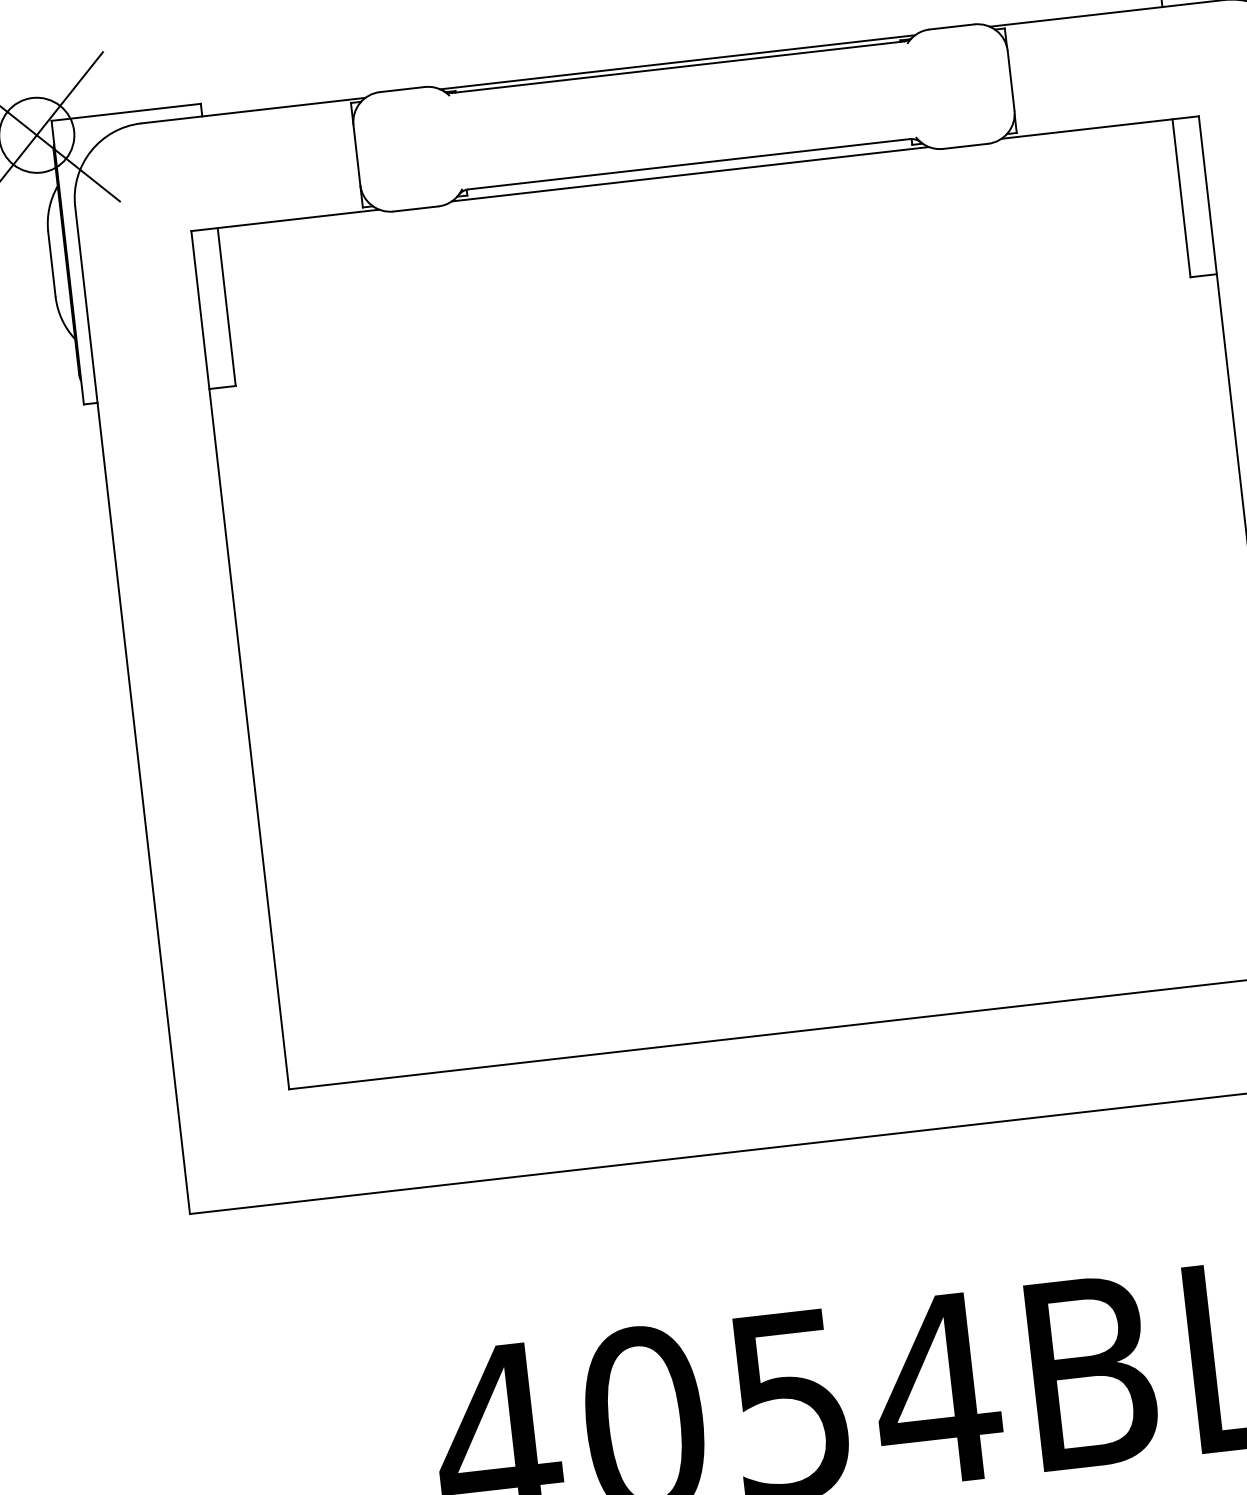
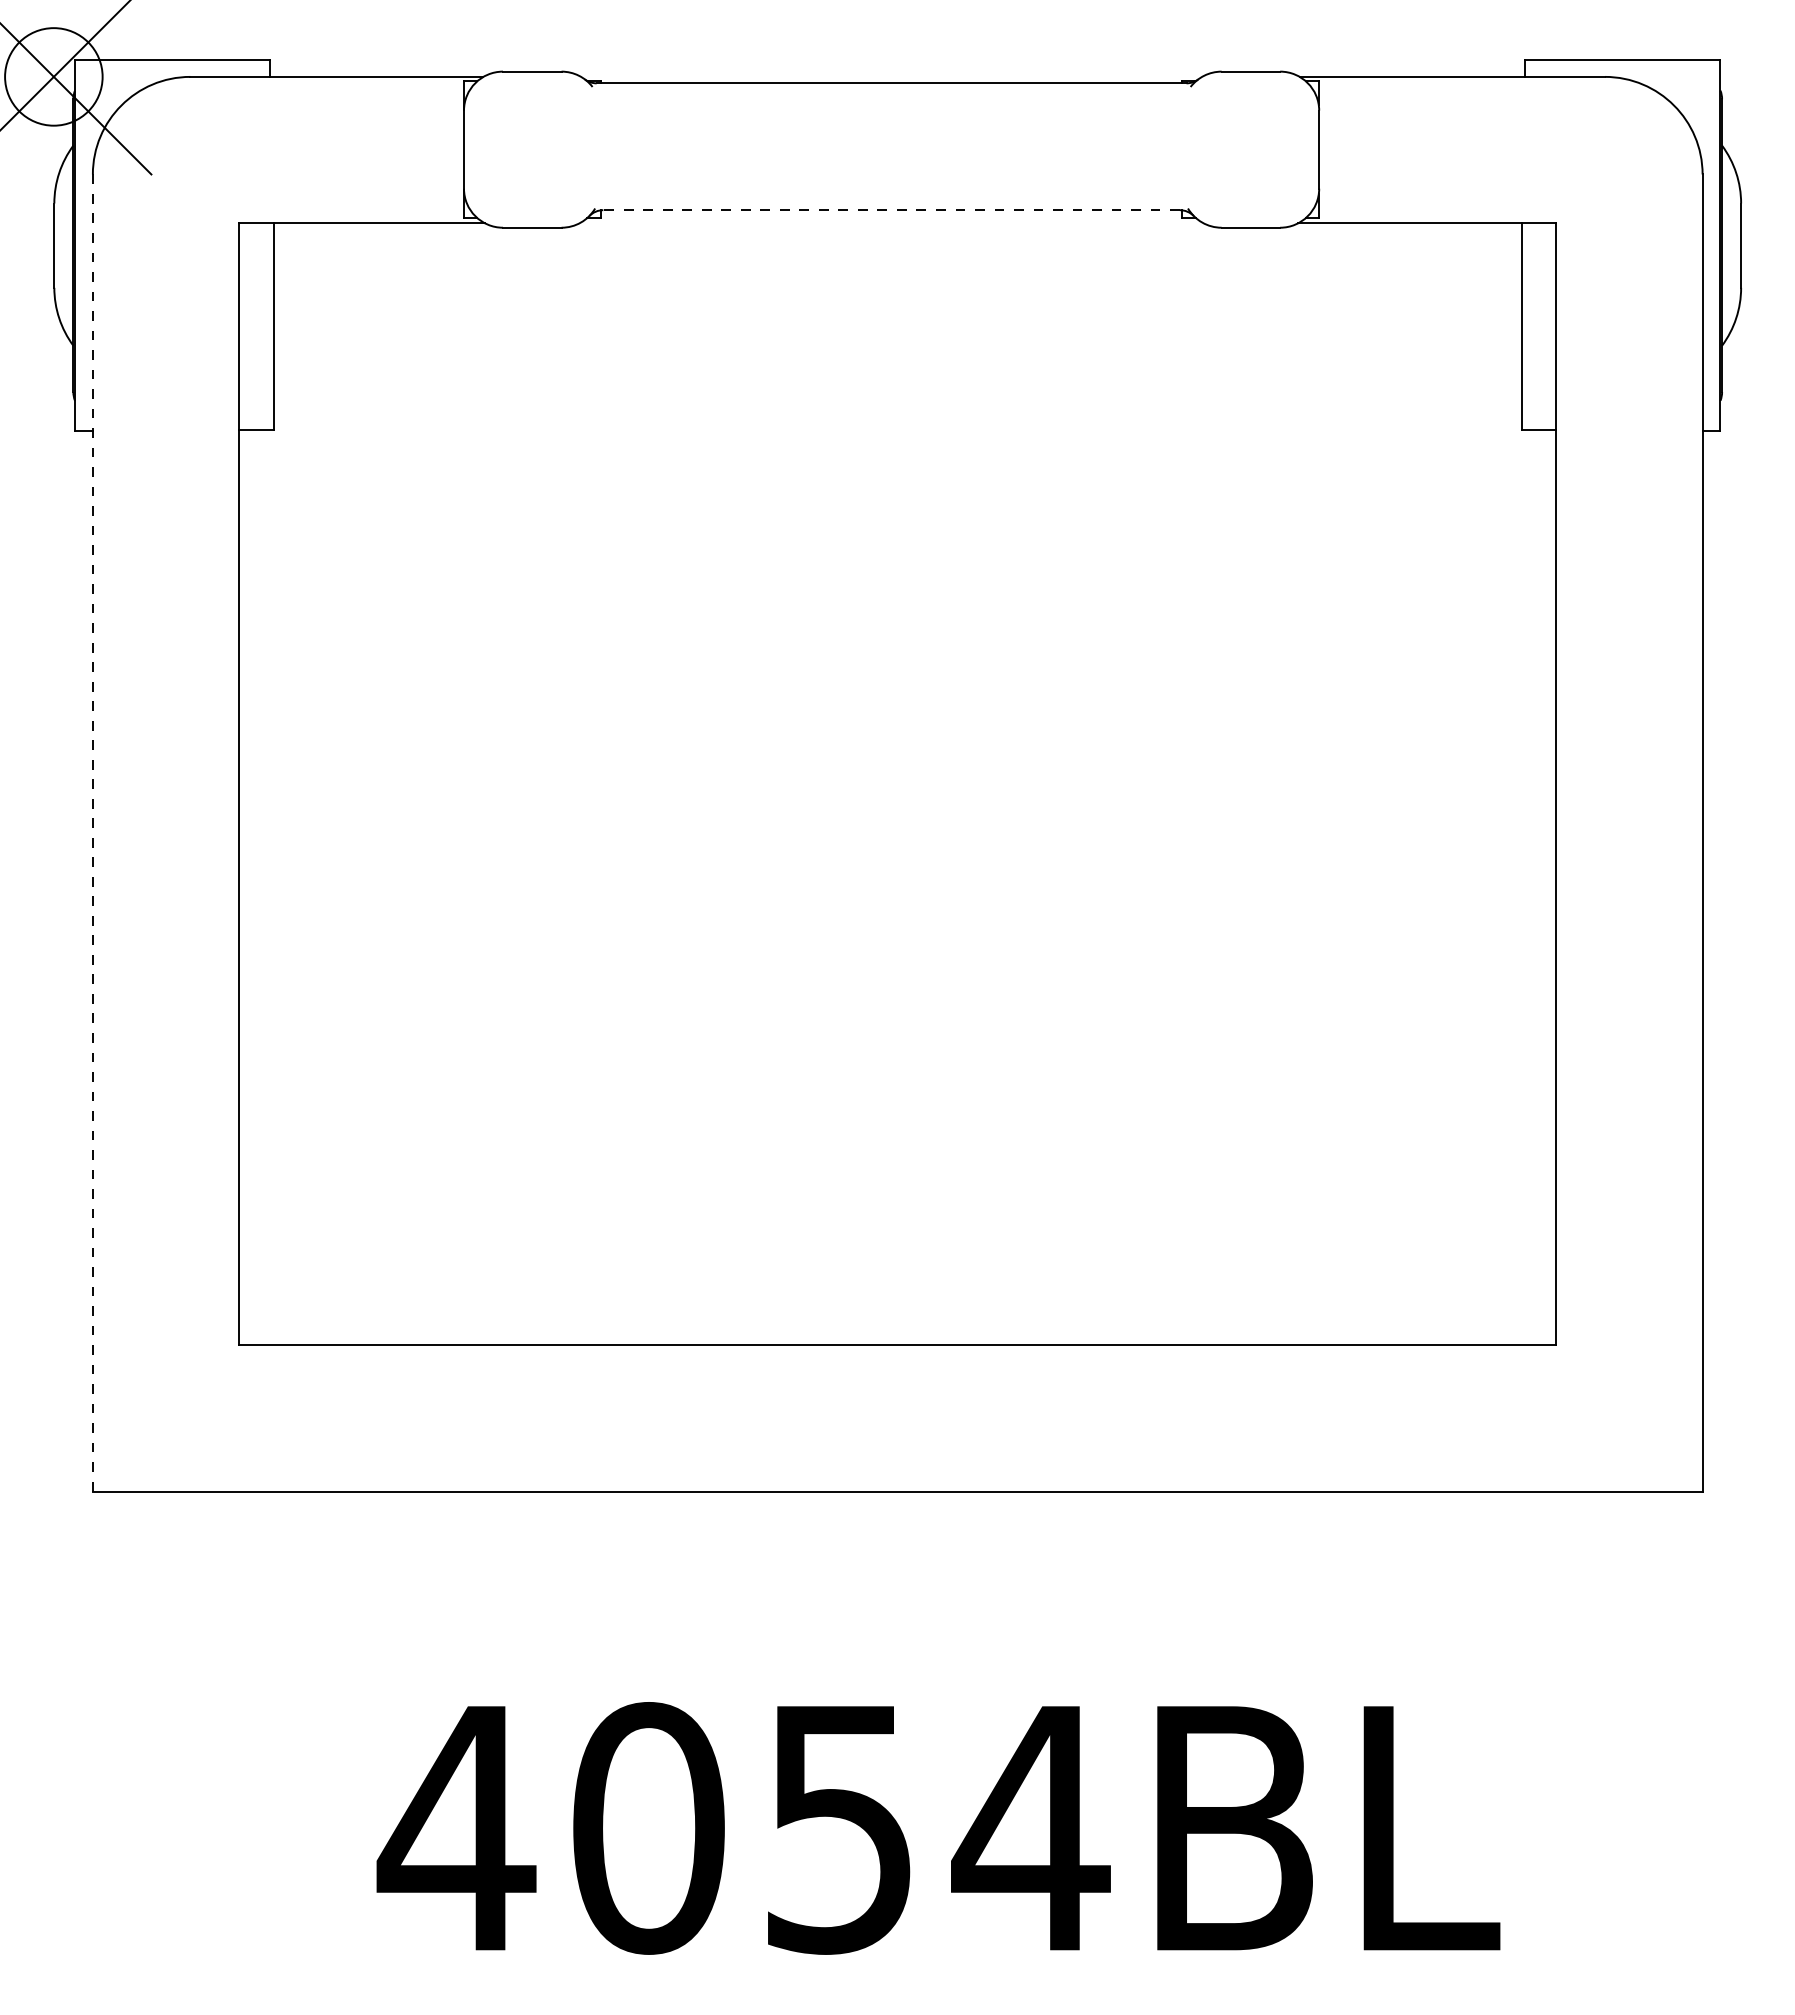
line: (677, 61) -> (891, 76), removed
line: (689, 164) -> (891, 210), solid -> dashed
line: (690, 174) -> (891, 223), removed
line: (132, 710) -> (92, 833), solid -> dashed

